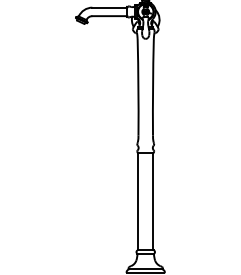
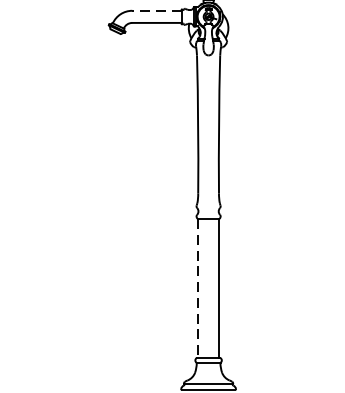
line: (109, 7) -> (156, 10), solid -> dashed
line: (138, 202) -> (198, 289), solid -> dashed

